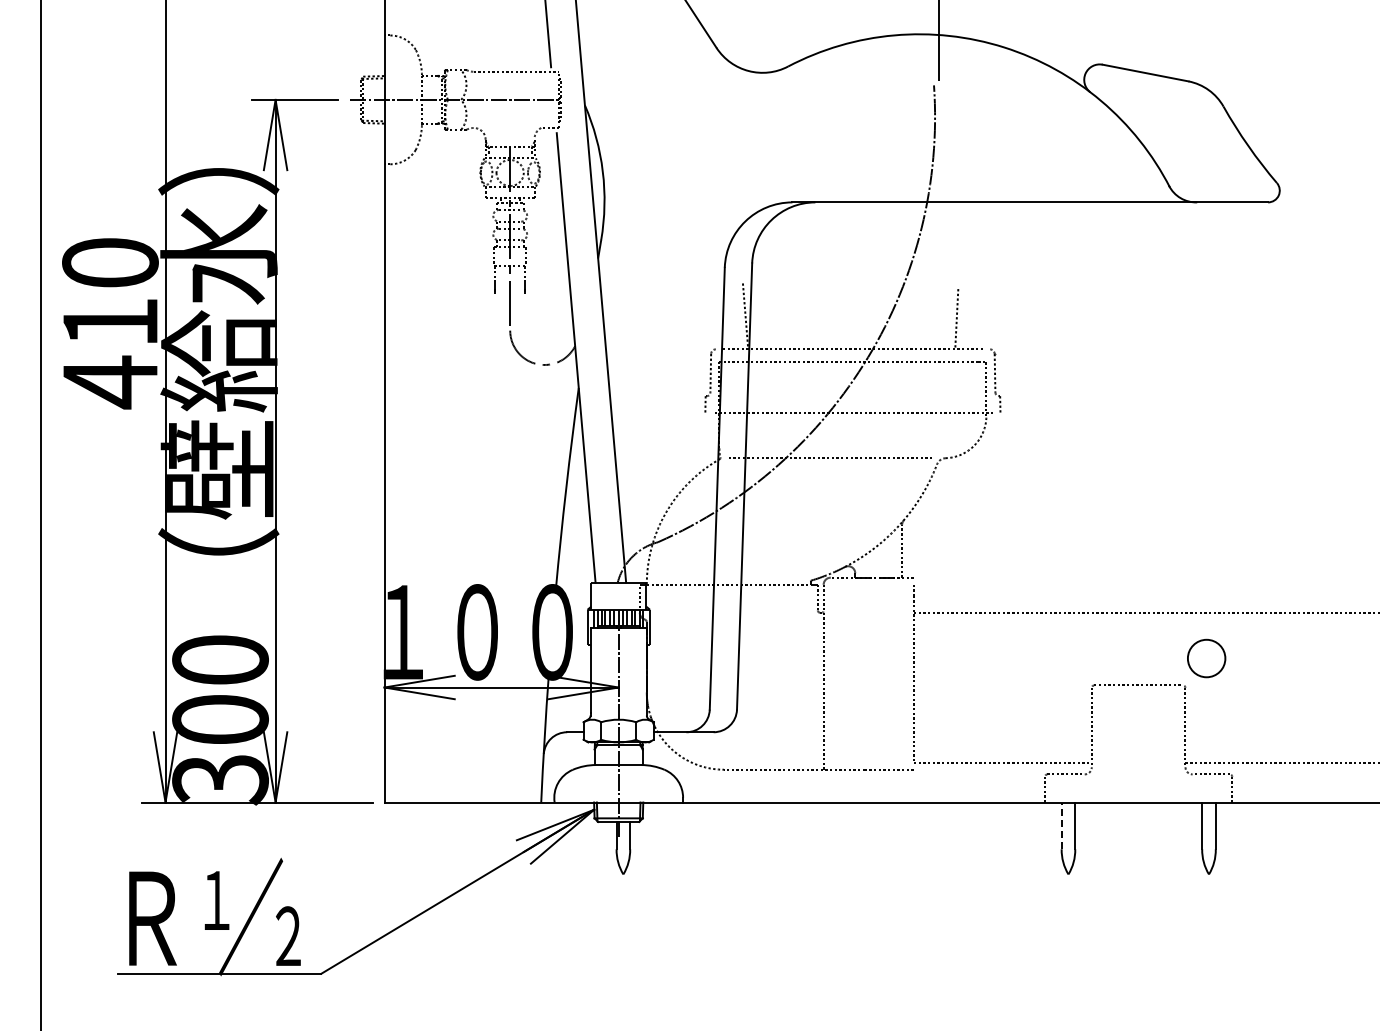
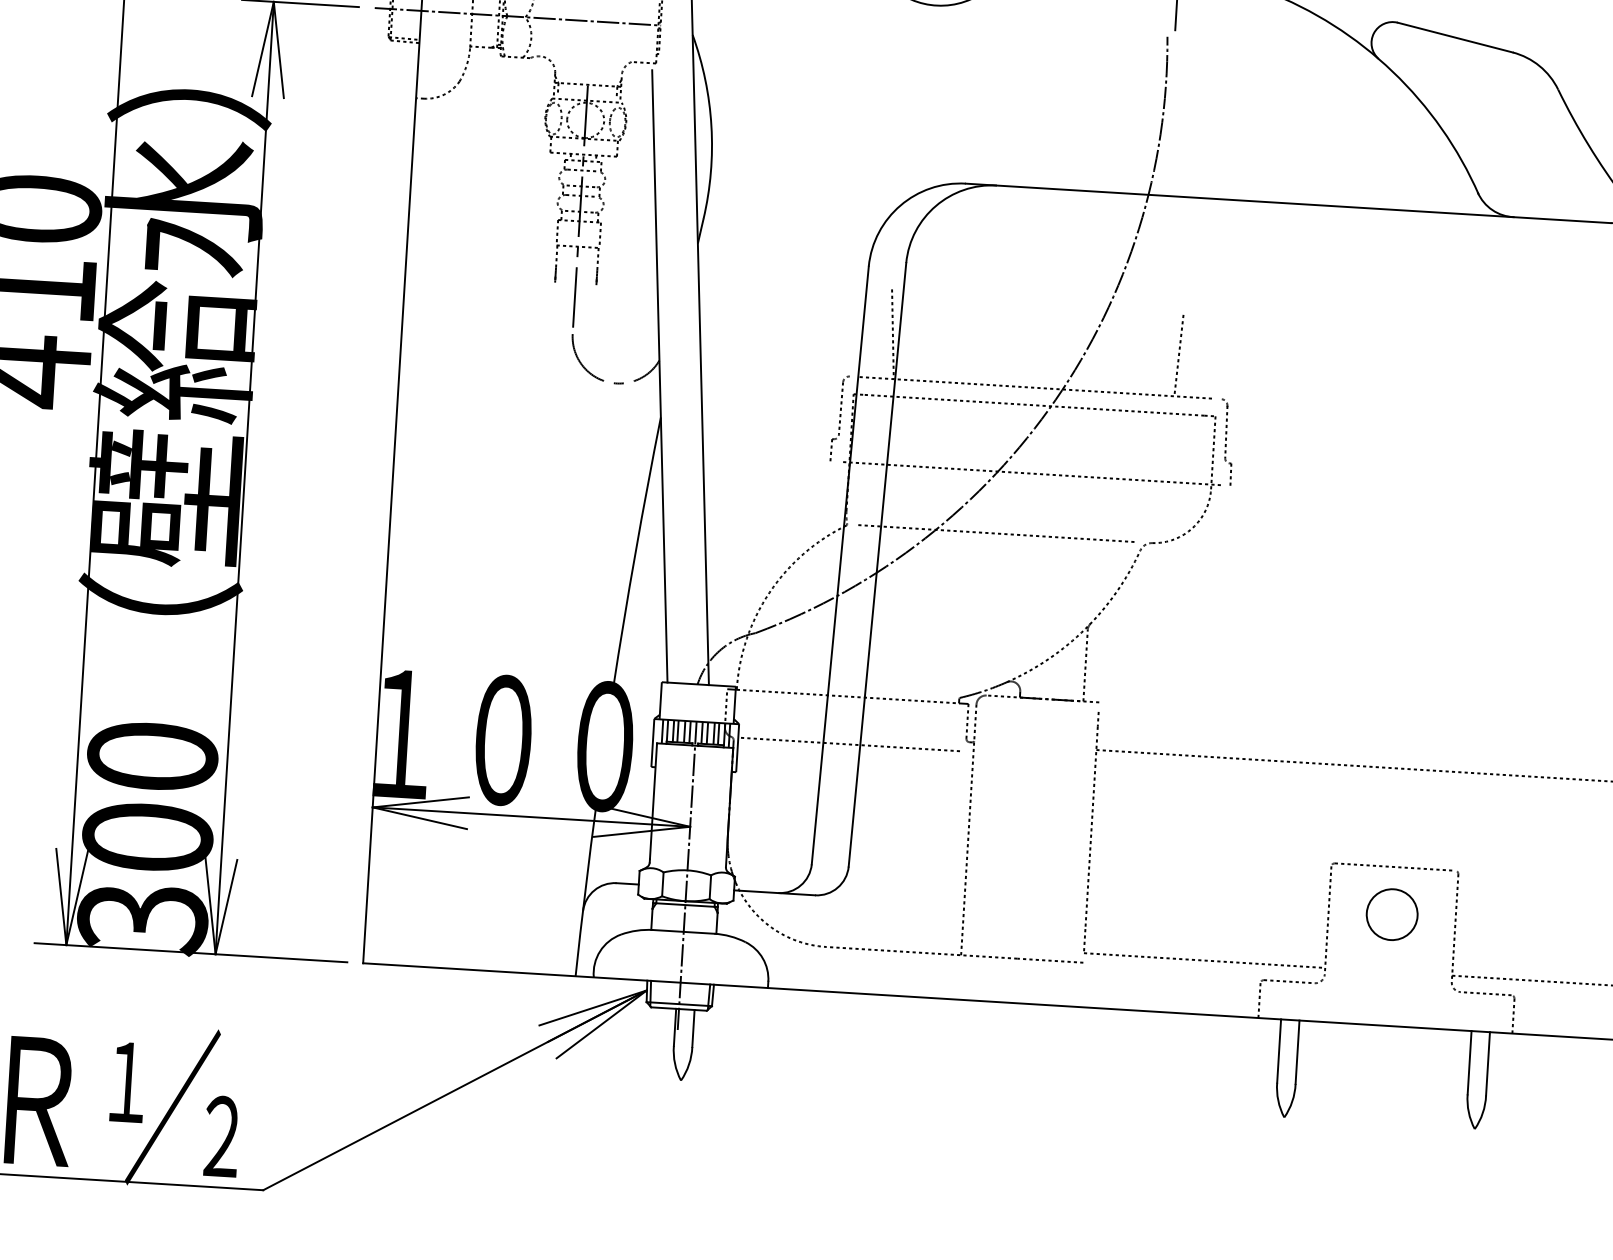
line: (731, 619) -> (848, 743), added
circle: (1206, 658) -> (1392, 914), moved
line: (1061, 825) -> (1278, 1050), dashed -> solid

